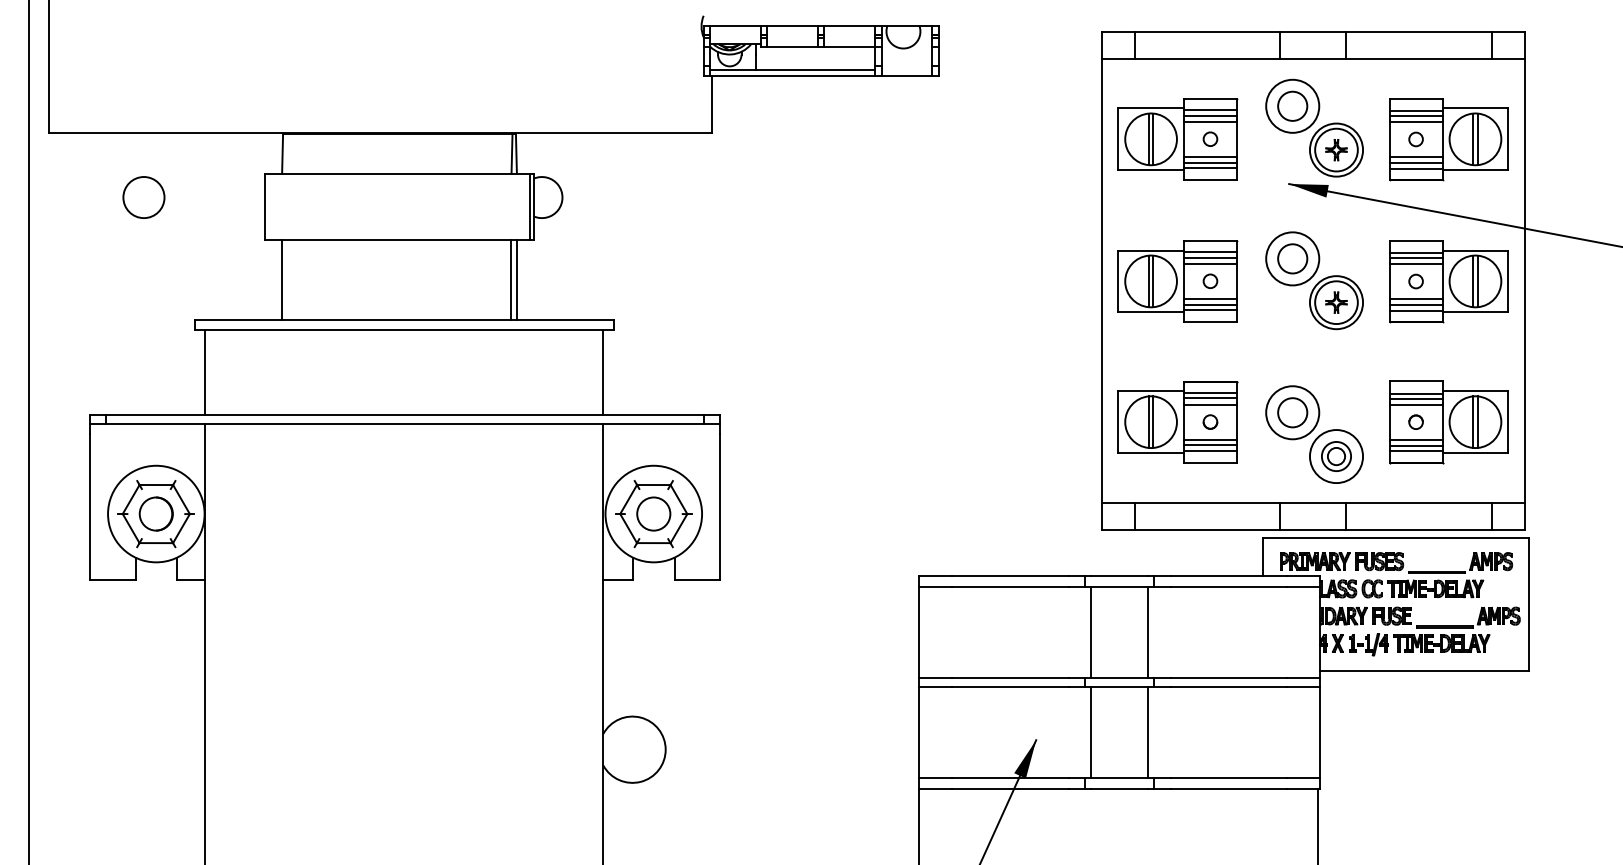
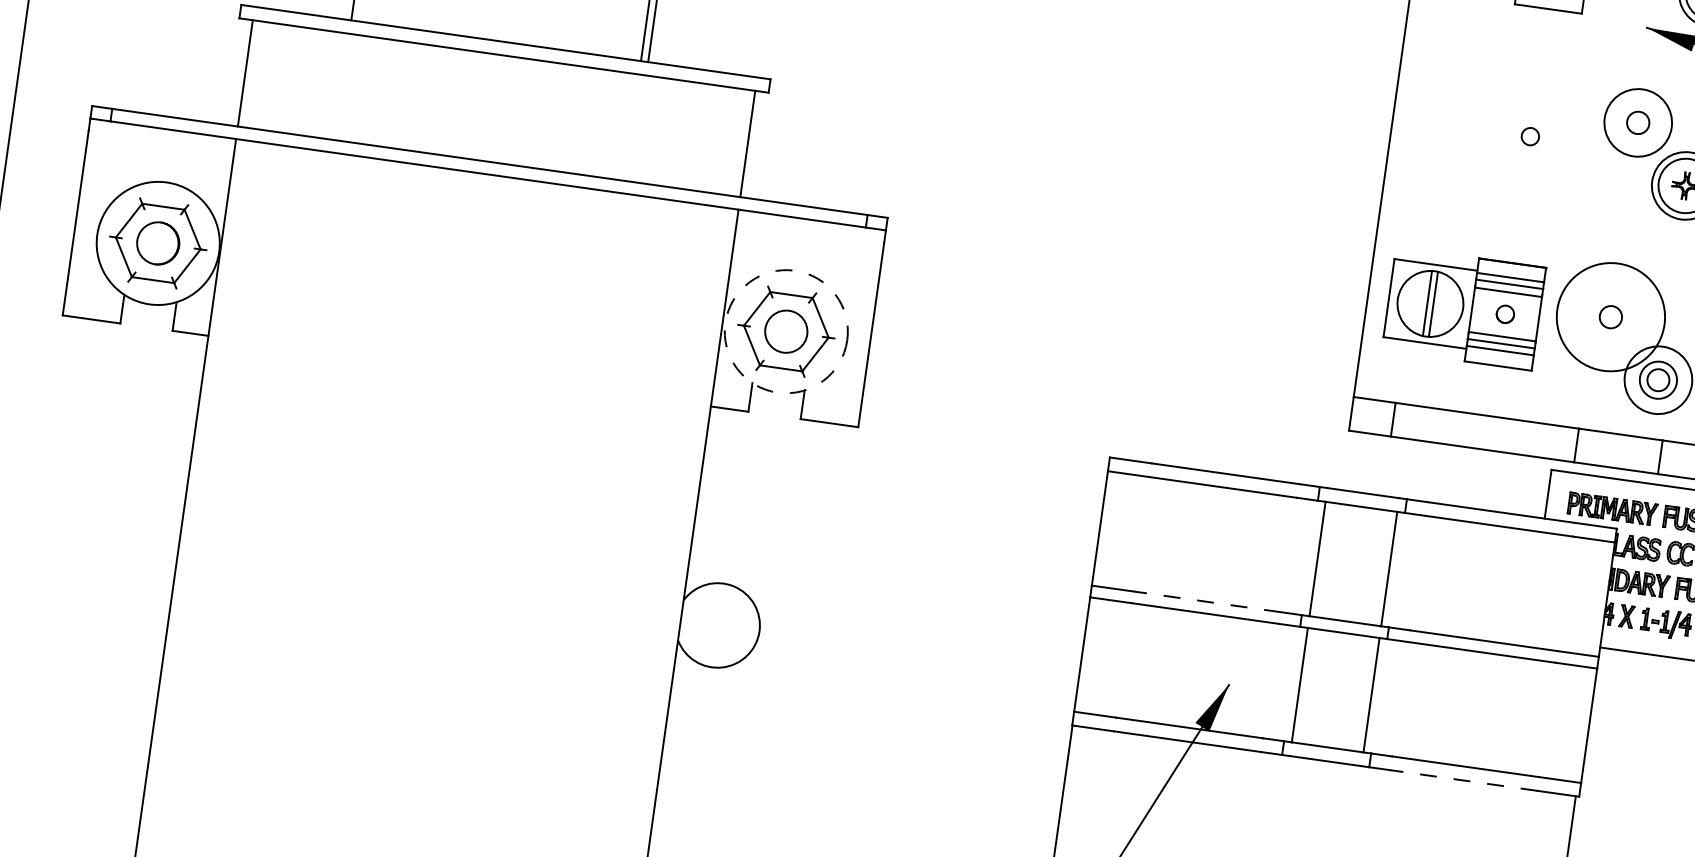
circle: (1292, 258) -> (1638, 122), size x0.6
part: (1177, 281) -> (1488, 131), removed
circle: (1292, 412) -> (1610, 316), size x0.6
circle: (1292, 412) -> (1610, 316), size x1.6
circle: (653, 513) -> (786, 330), solid -> dashed
line: (1009, 677) -> (1206, 601), solid -> dashed
line: (1228, 788) -> (1463, 780), solid -> dashed

